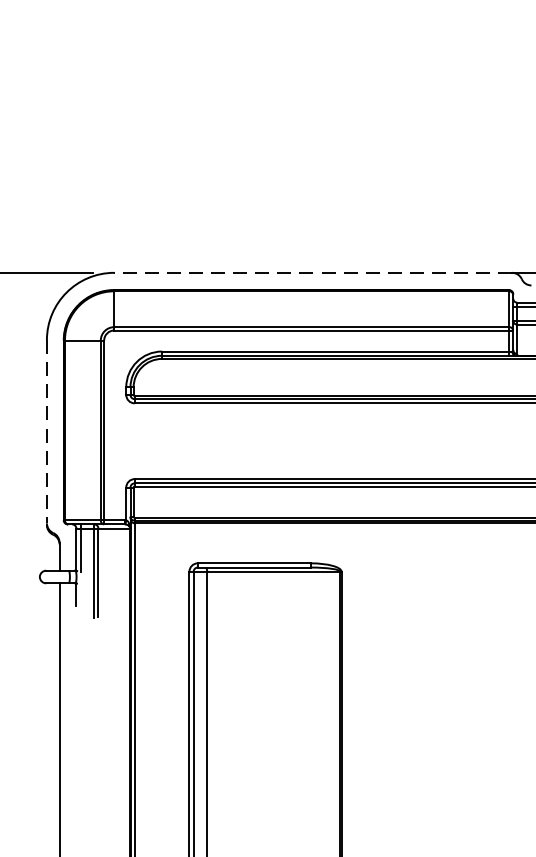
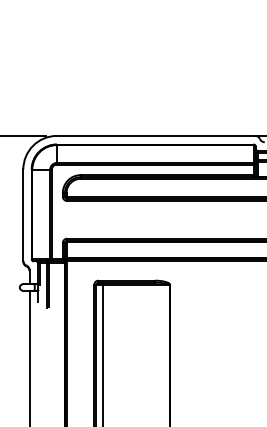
line: (312, 271) -> (155, 135), dashed -> solid
line: (47, 432) -> (23, 215), dashed -> solid

